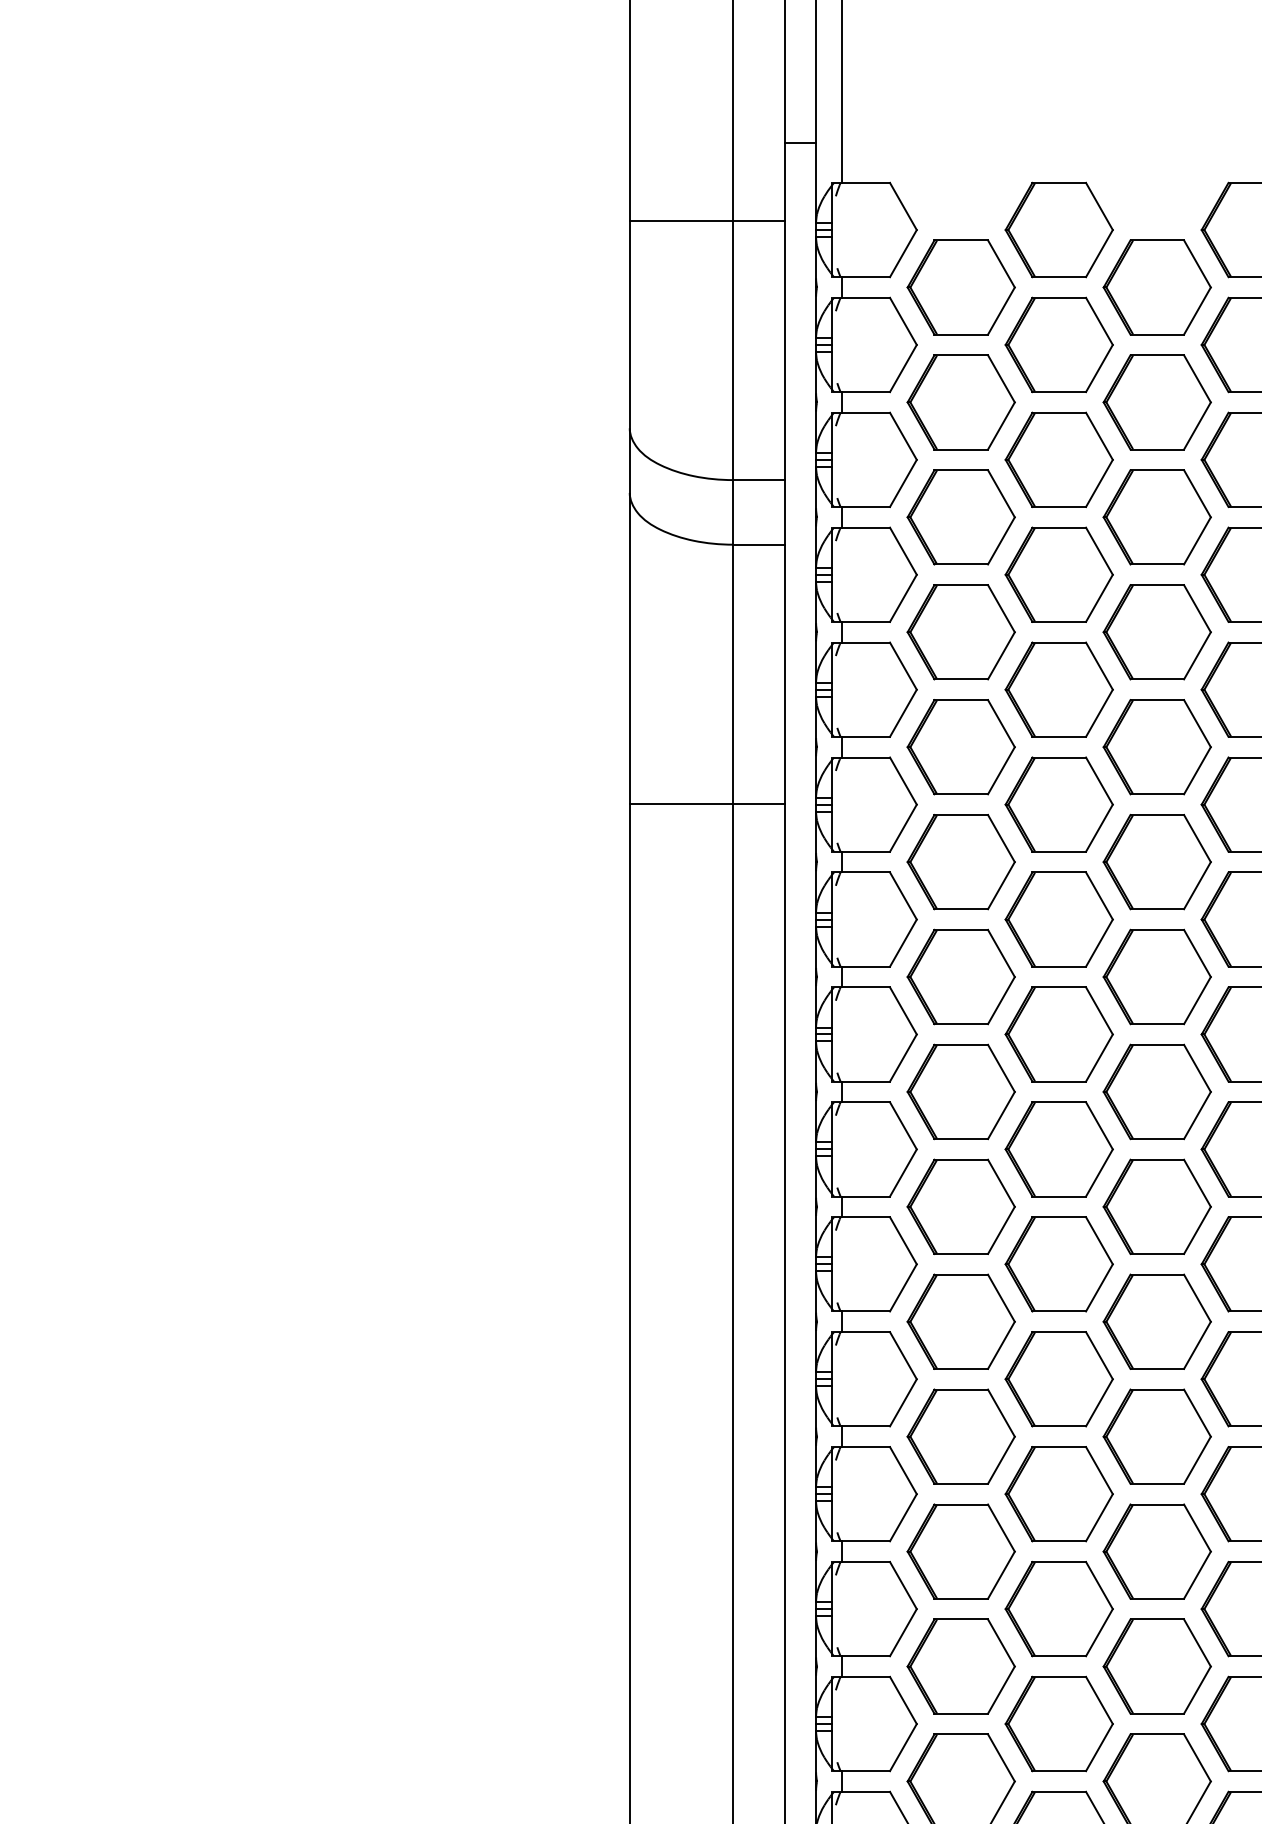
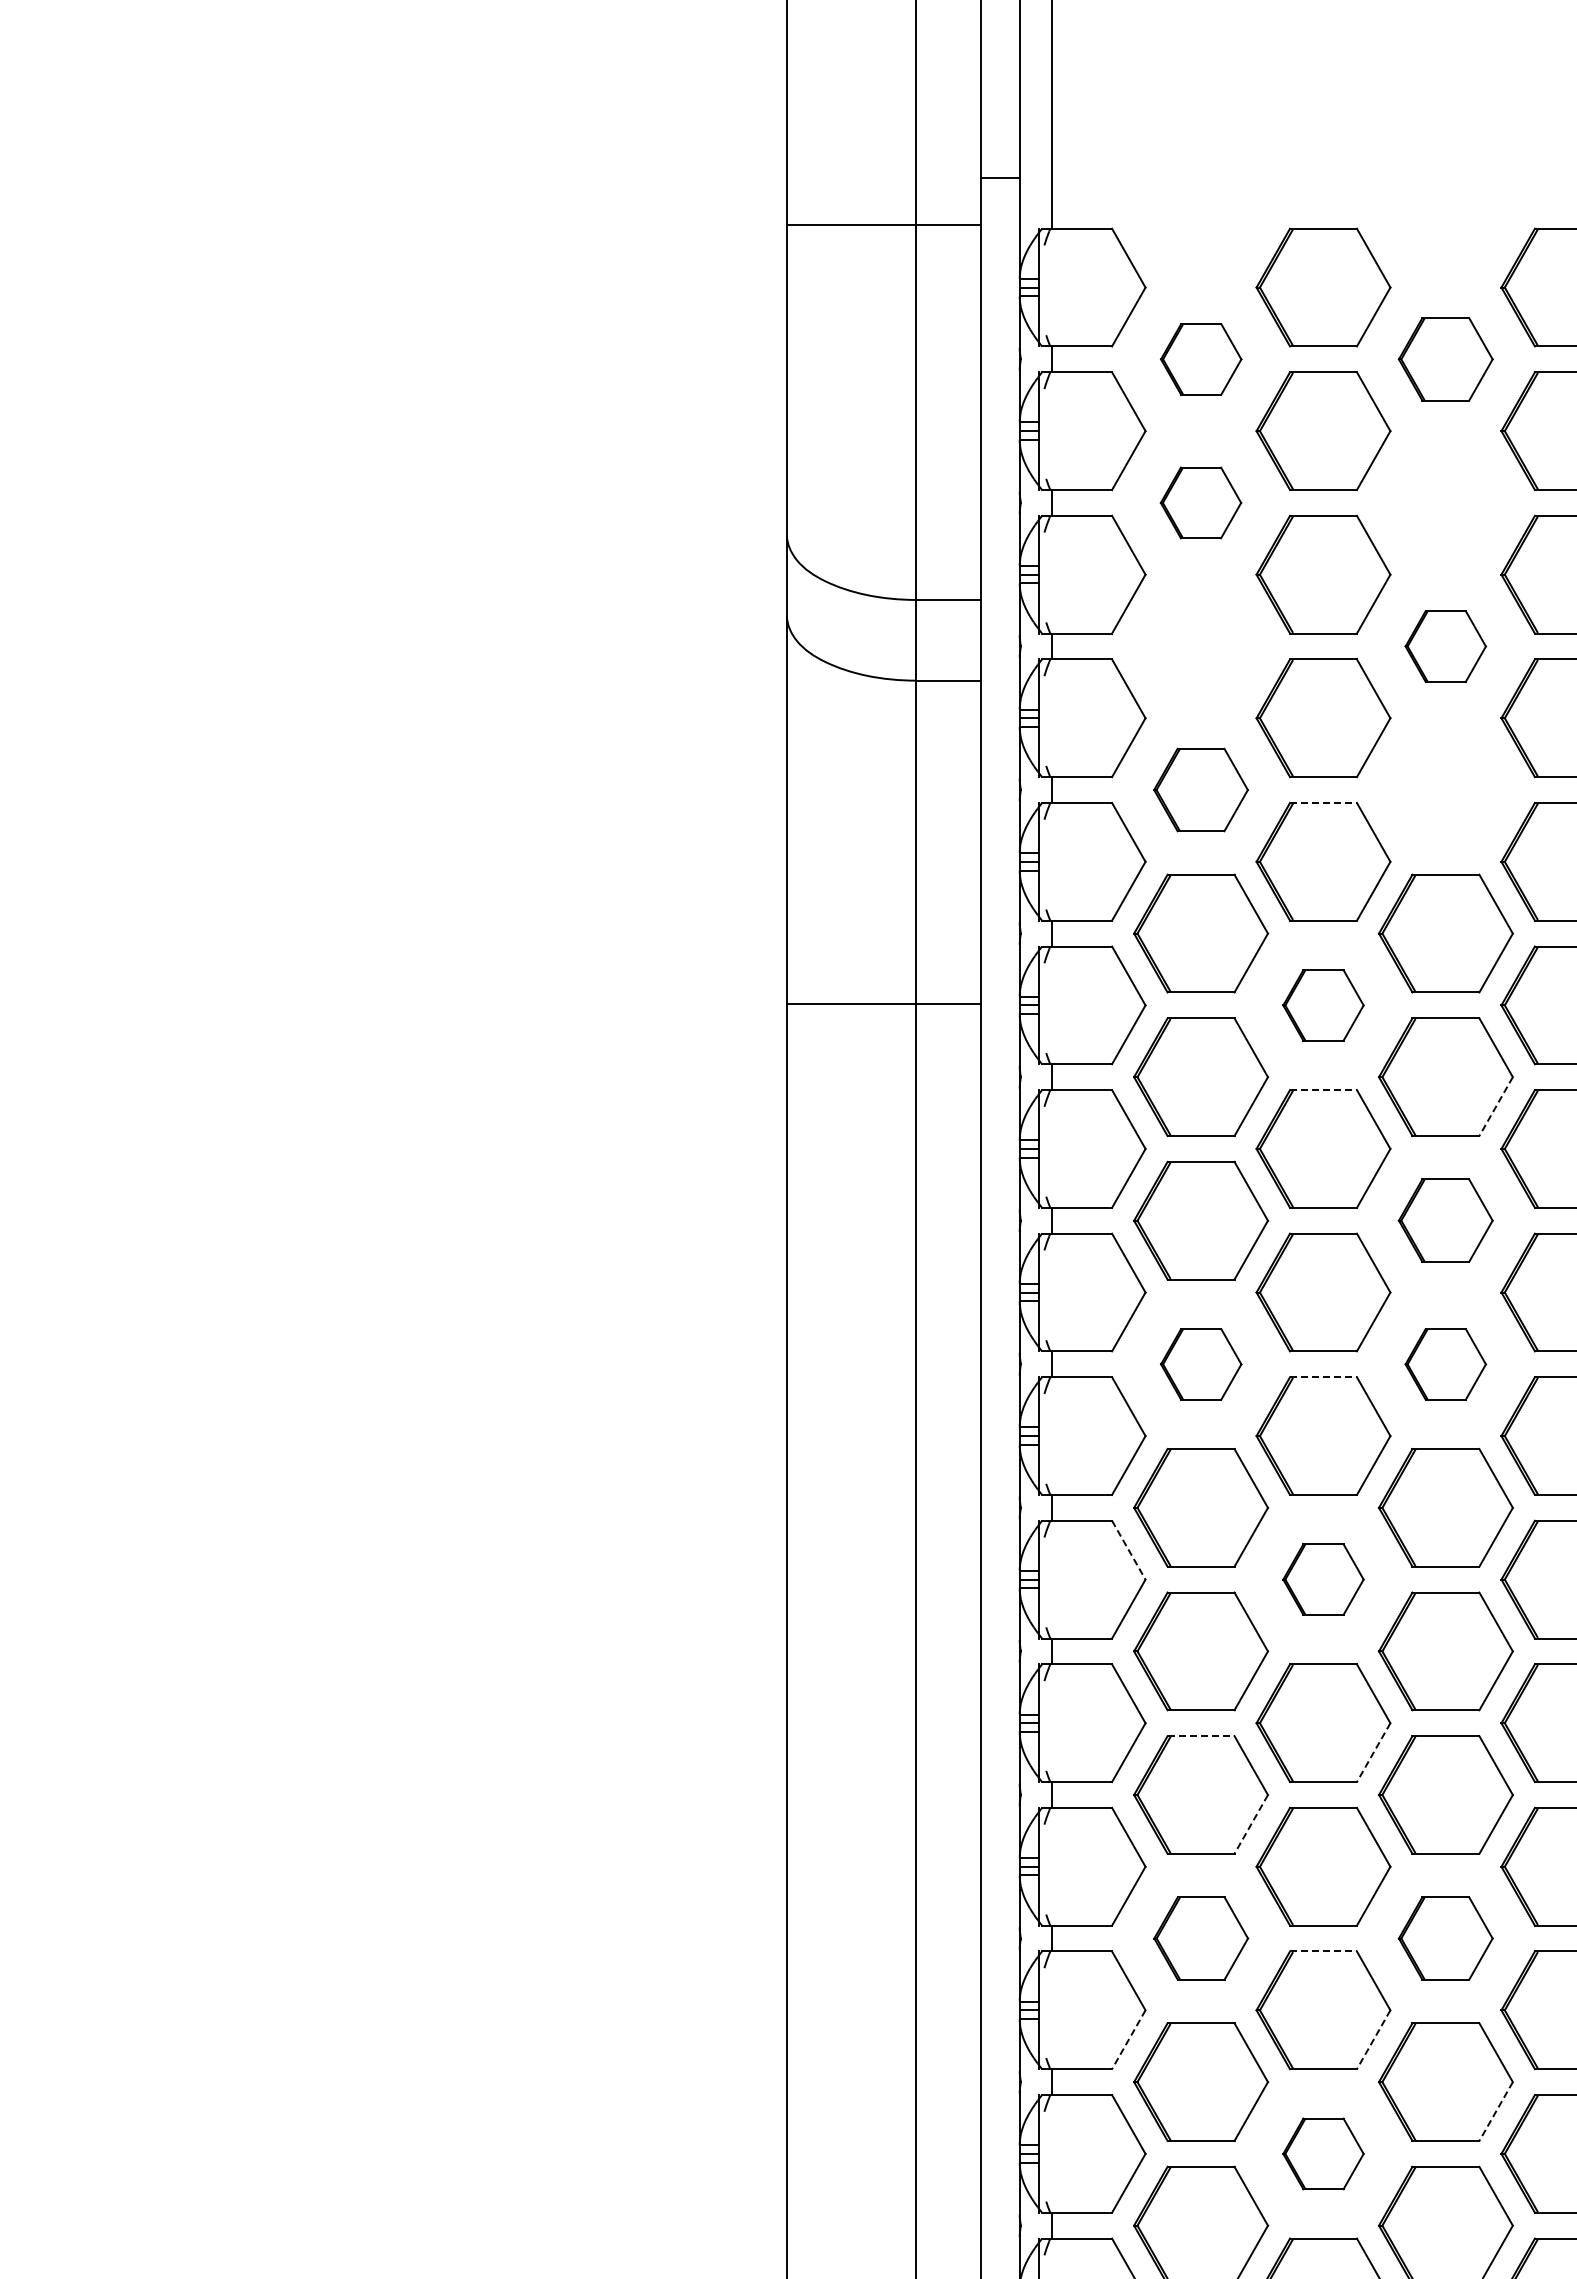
line: (707, 221) -> (883, 224), moved
part: (961, 287) -> (1201, 359), size x0.6
part: (1156, 287) -> (1445, 359), size x0.7
part: (960, 402) -> (1200, 502), size x0.6
part: (1156, 402) -> (1445, 502), removed
part: (961, 517) -> (1201, 646), removed
part: (1156, 517) -> (1445, 646), size x0.6
part: (960, 631) -> (1200, 789), size x0.7
part: (1156, 631) -> (1445, 789), removed
line: (1060, 642) -> (1324, 802), solid -> dashed
part: (1059, 804) -> (1323, 1005), size x0.6
line: (1060, 872) -> (1324, 1090), solid -> dashed
line: (1197, 885) -> (1496, 1106), solid -> dashed
part: (1156, 976) -> (1445, 1220), size x0.7
part: (961, 1092) -> (1201, 1364), size x0.6
part: (1156, 1092) -> (1445, 1364), size x0.6
line: (1060, 1102) -> (1324, 1377), solid -> dashed
line: (903, 1241) -> (1128, 1550), solid -> dashed
part: (1059, 1264) -> (1323, 1579), size x0.6
line: (961, 1389) -> (1201, 1736), solid -> dashed
line: (1099, 1402) -> (1373, 1752), solid -> dashed
line: (1001, 1460) -> (1251, 1824), solid -> dashed
part: (961, 1551) -> (1201, 1938), size x0.7
part: (1156, 1551) -> (1445, 1938), size x0.7
line: (1060, 1562) -> (1324, 1951), solid -> dashed
line: (903, 1632) -> (1128, 2039), solid -> dashed
line: (1099, 1632) -> (1373, 2039), solid -> dashed
line: (1197, 1690) -> (1496, 2111), solid -> dashed
part: (1059, 1723) -> (1323, 2153), size x0.6

